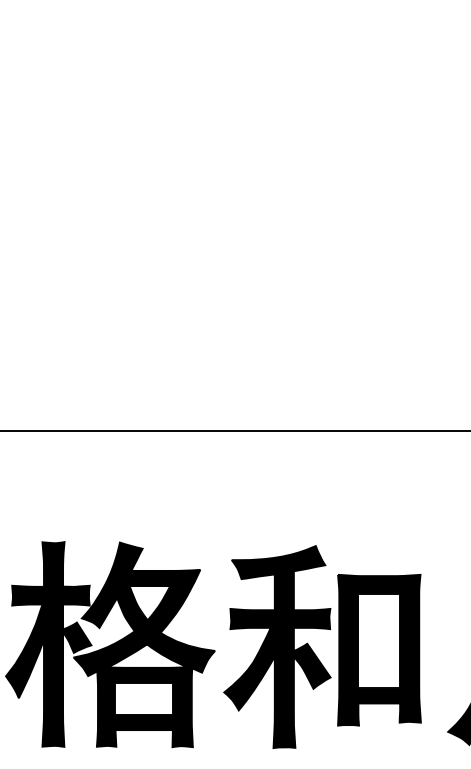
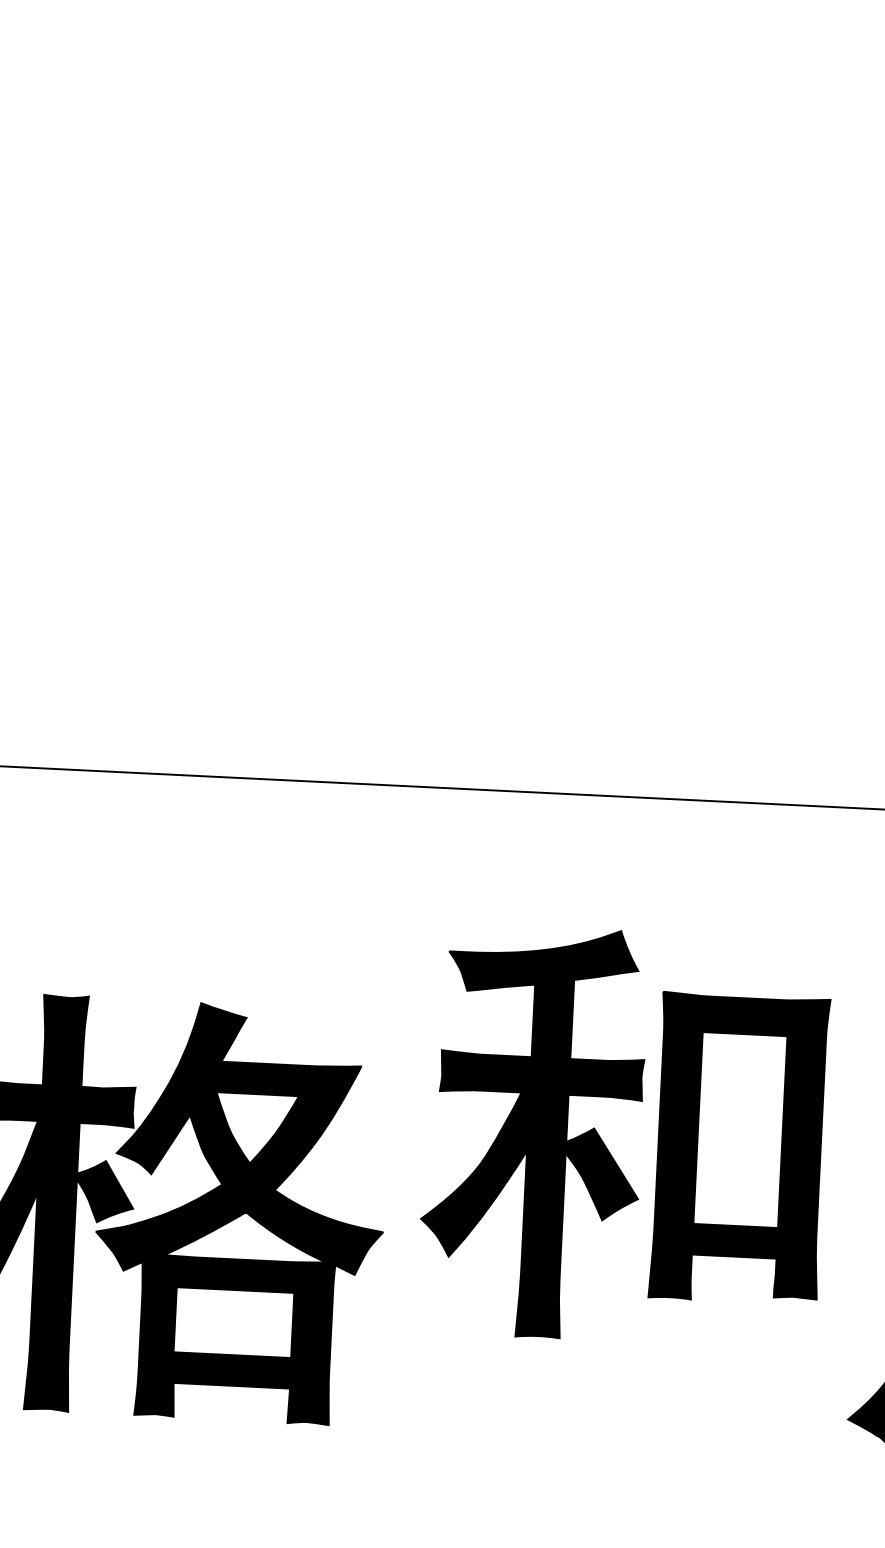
part: (313, 650) -> (606, 1142), moved

